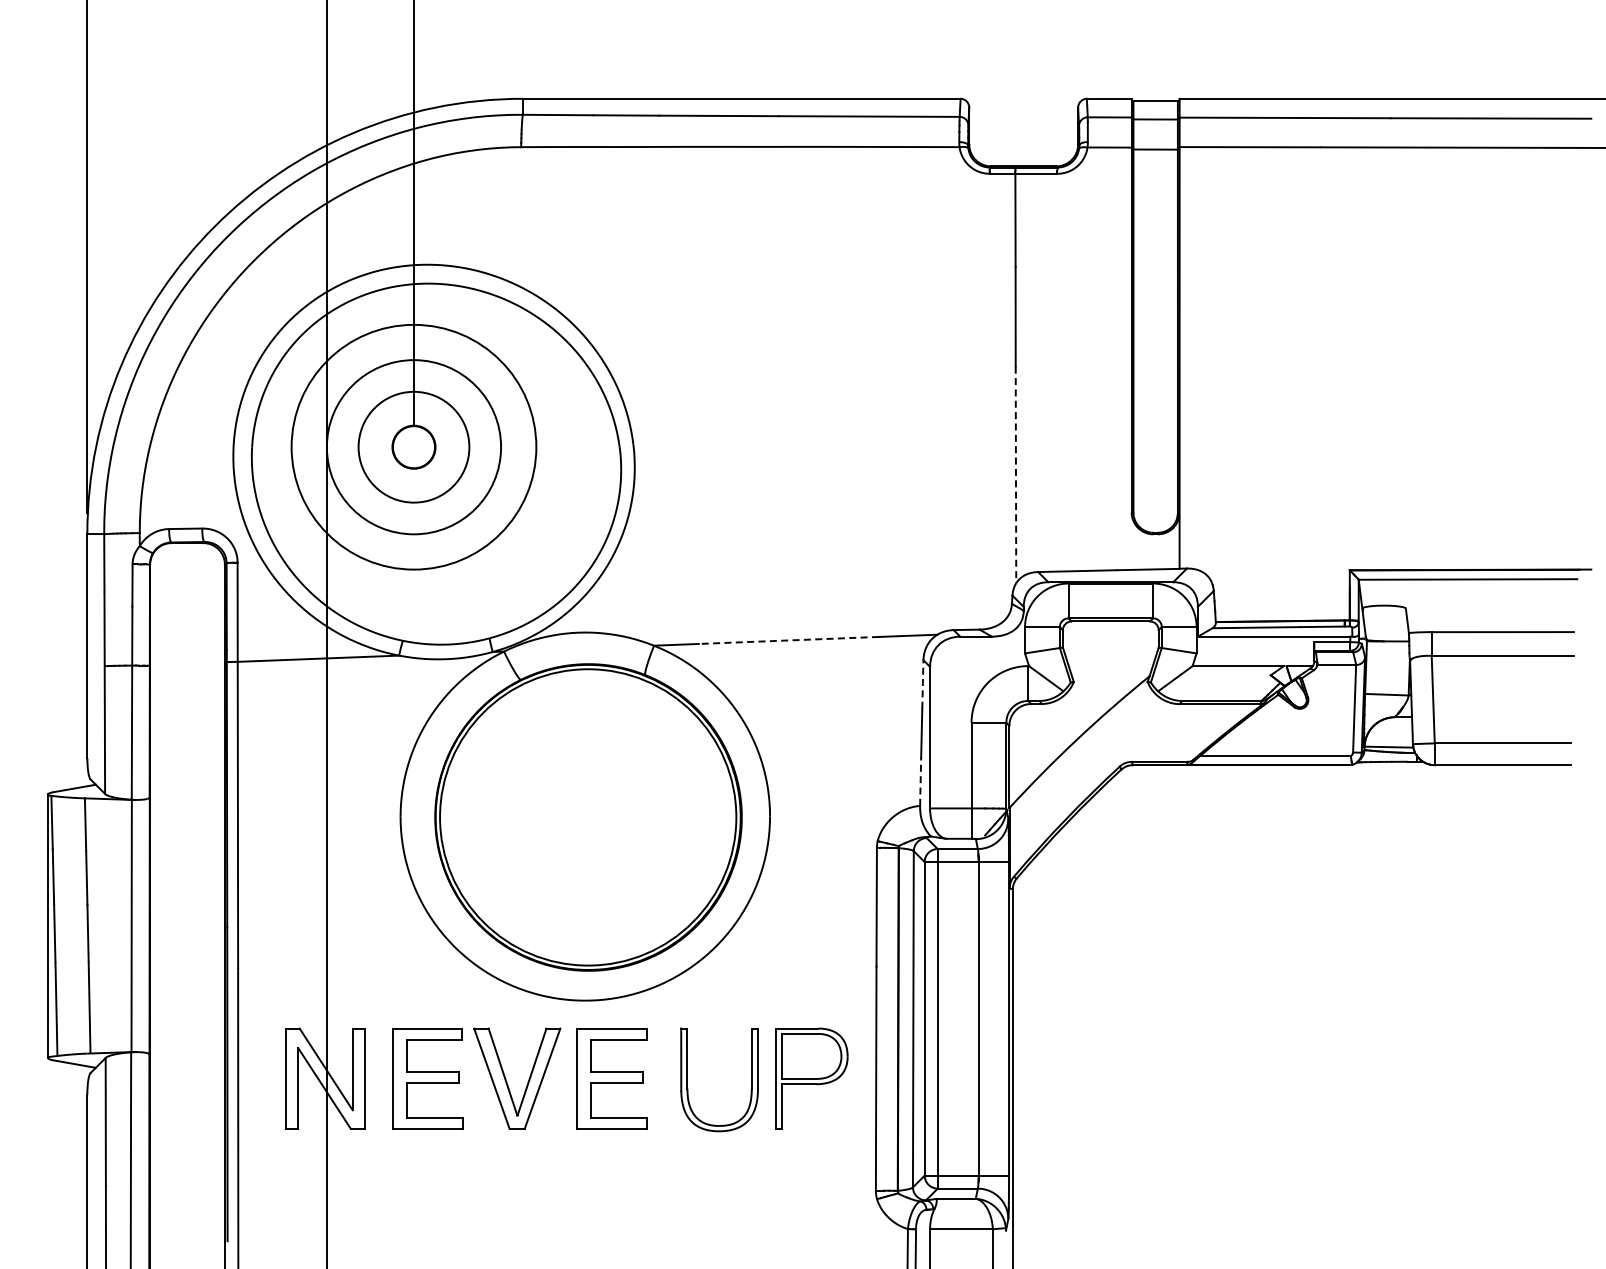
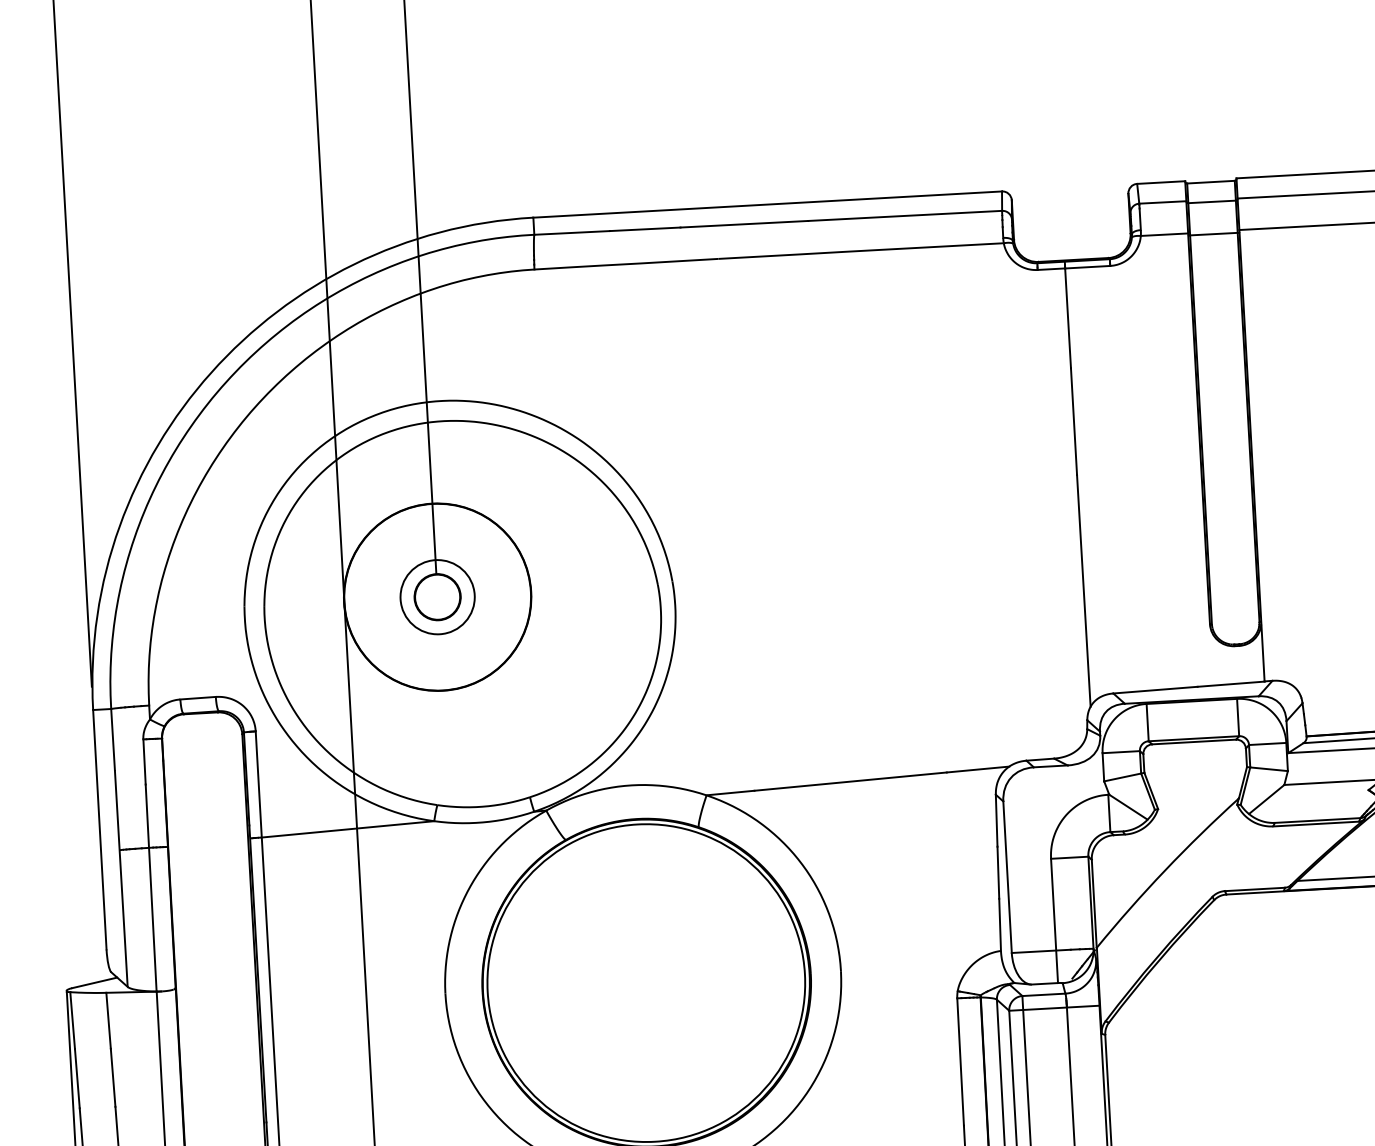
circle: (413, 446) -> (437, 596), size x0.62
circle: (413, 446) -> (437, 596), size x0.71
line: (1015, 475) -> (1083, 591), dashed -> solid
line: (788, 640) -> (850, 781), dashed -> solid
line: (922, 683) -> (996, 819), dashed -> solid
line: (920, 781) -> (999, 924), dashed -> solid

